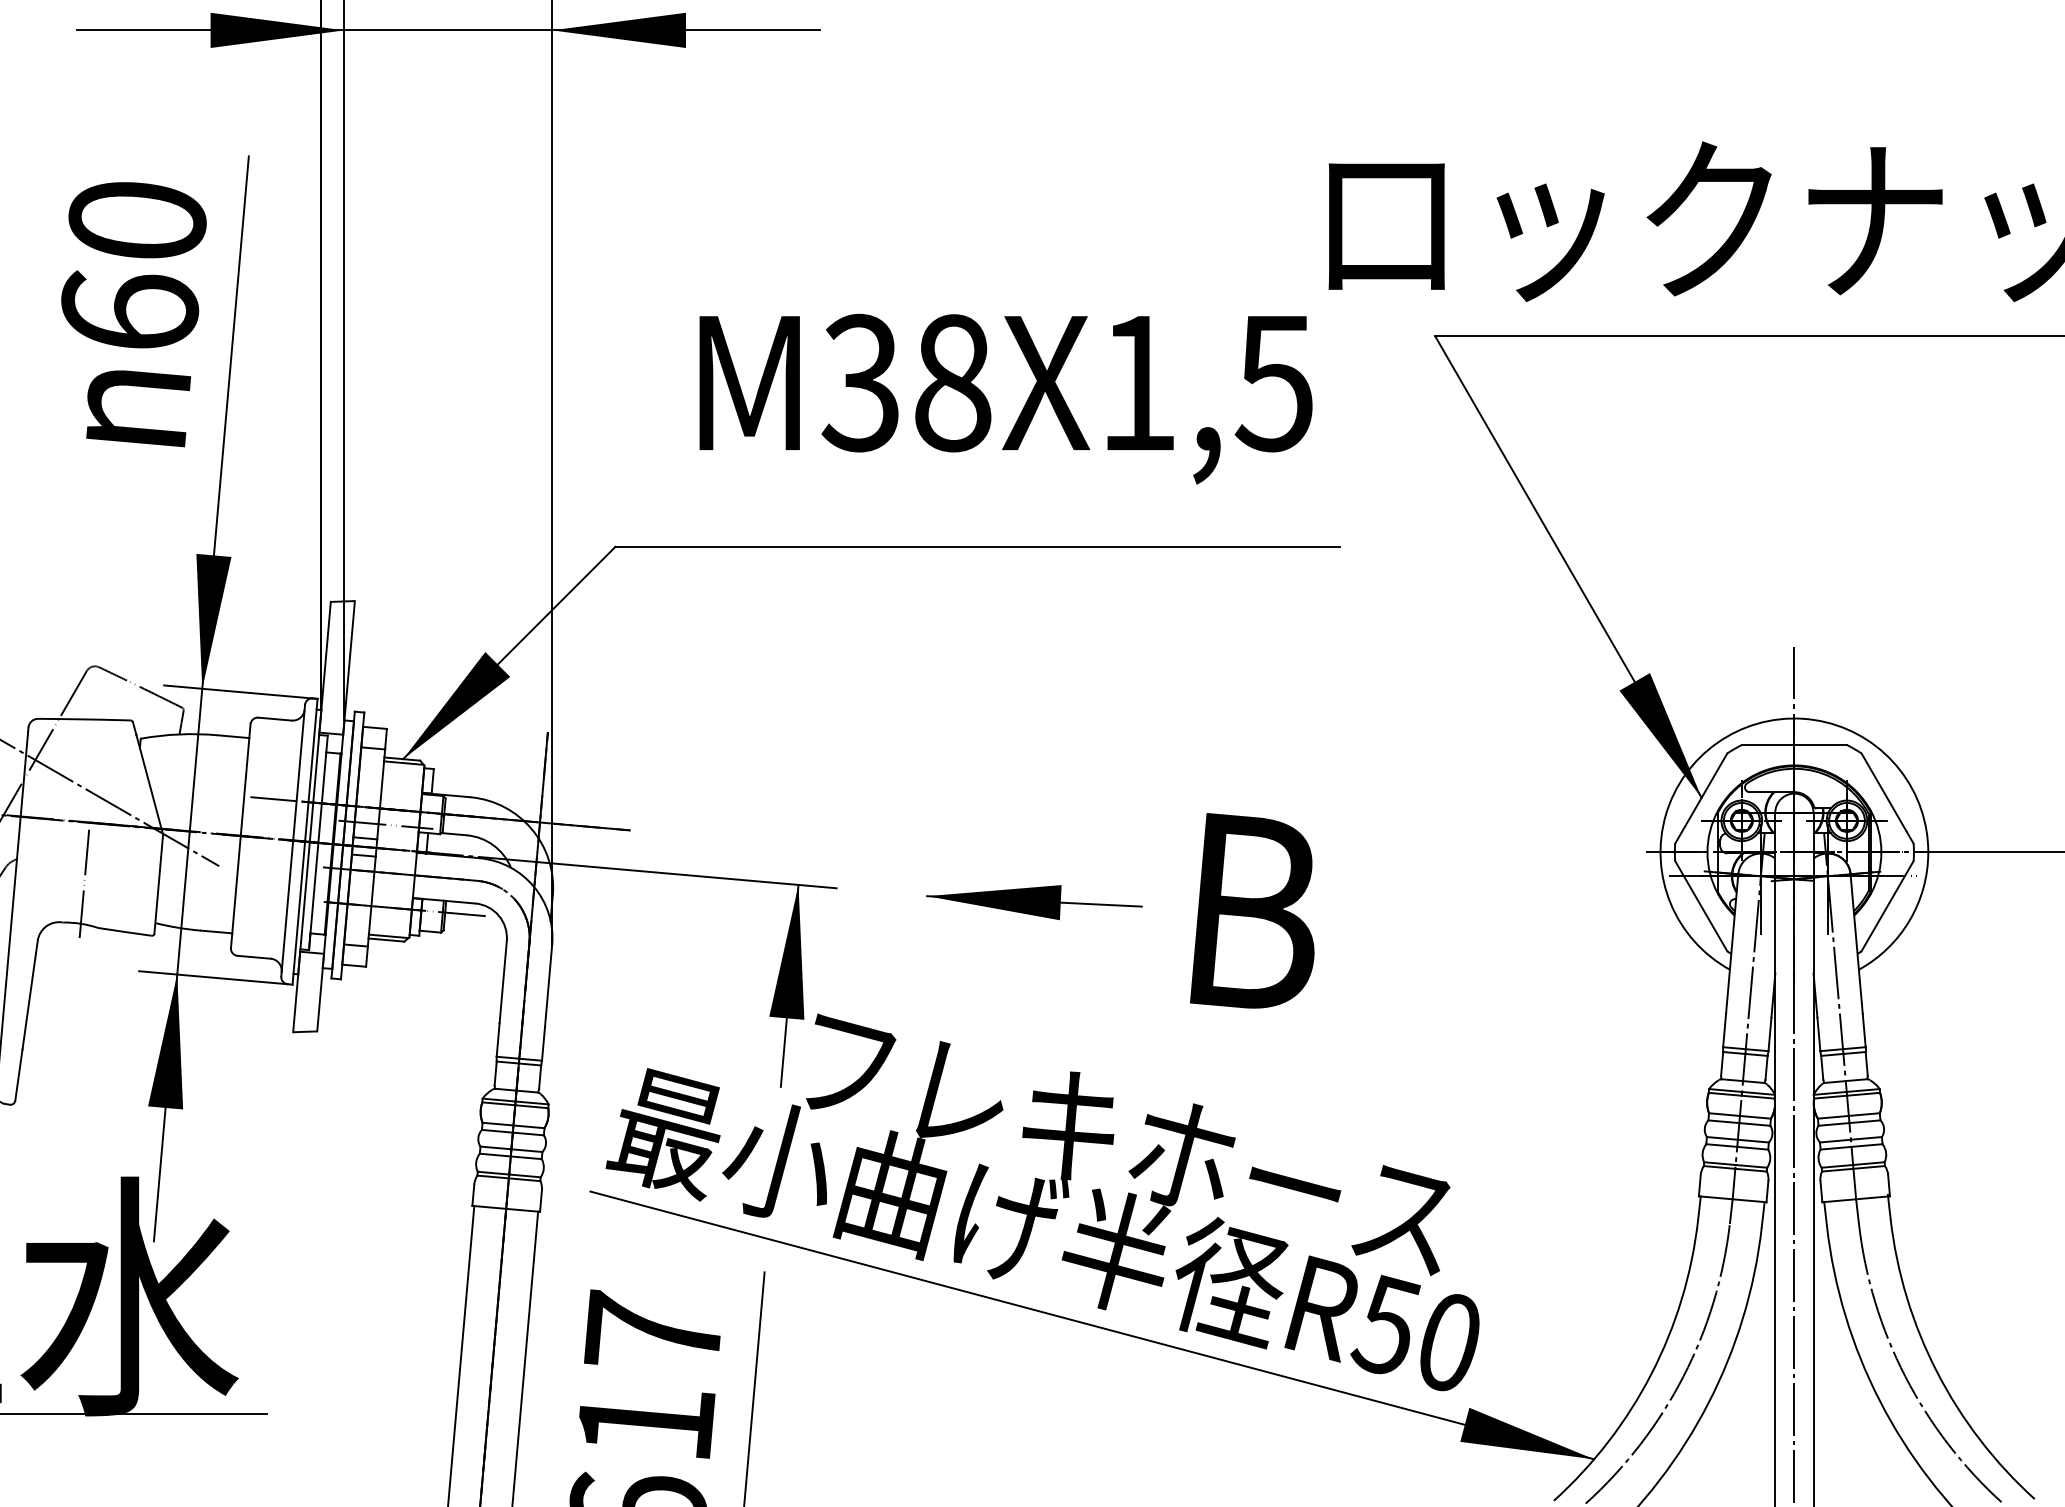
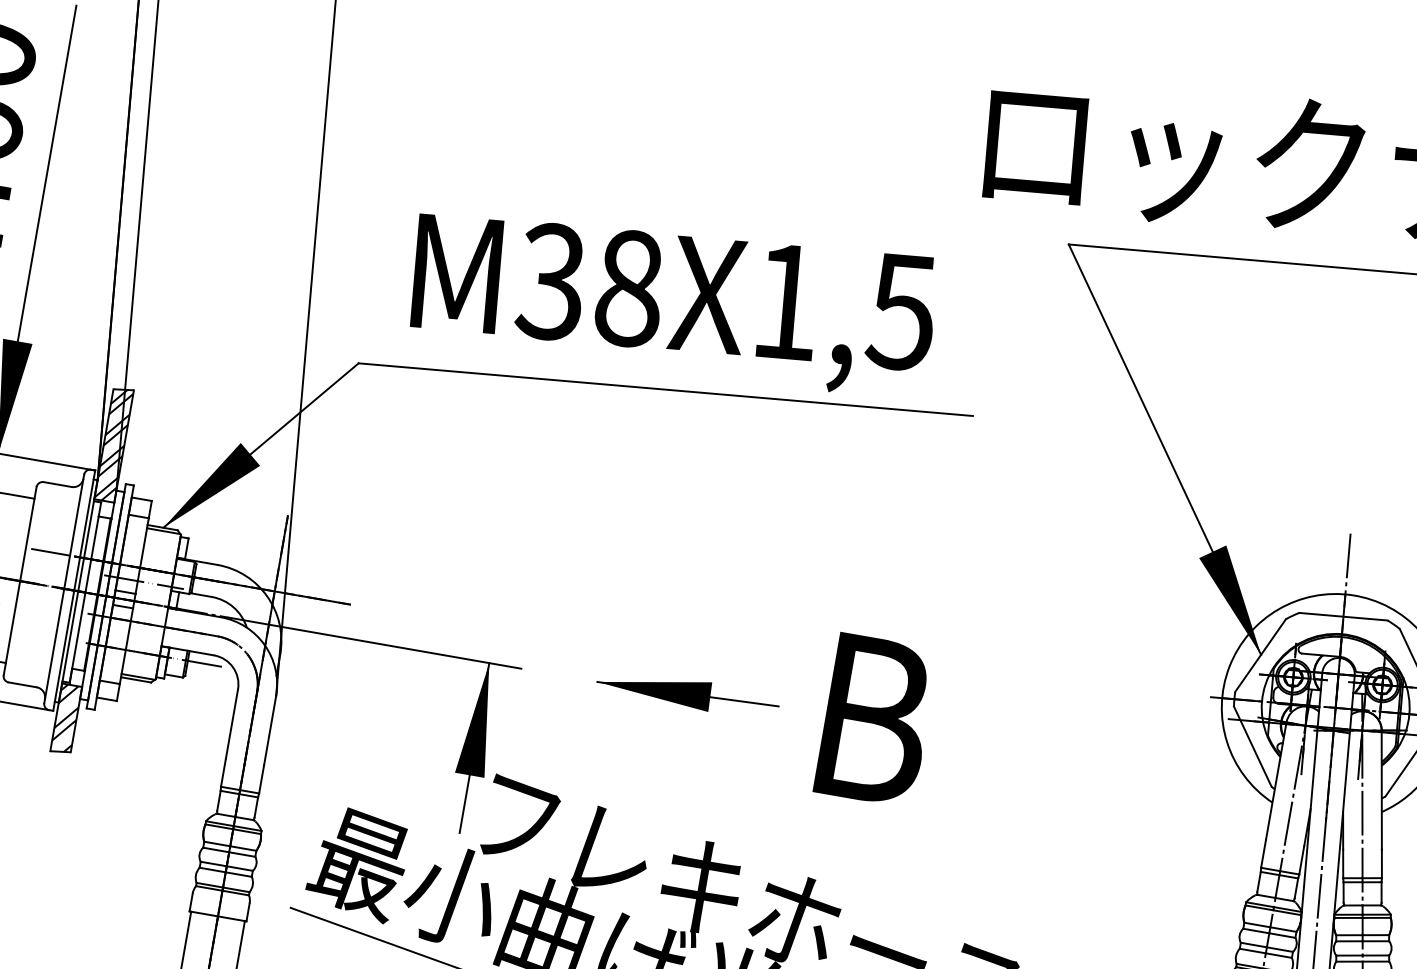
text: (1005, 398) -> (672, 305), moved
hatch: (336, 667) -> (113, 445), added
hatch: (307, 991) -> (65, 717), added

